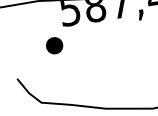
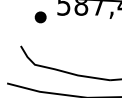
part: (54, 45) -> (40, 17), moved

